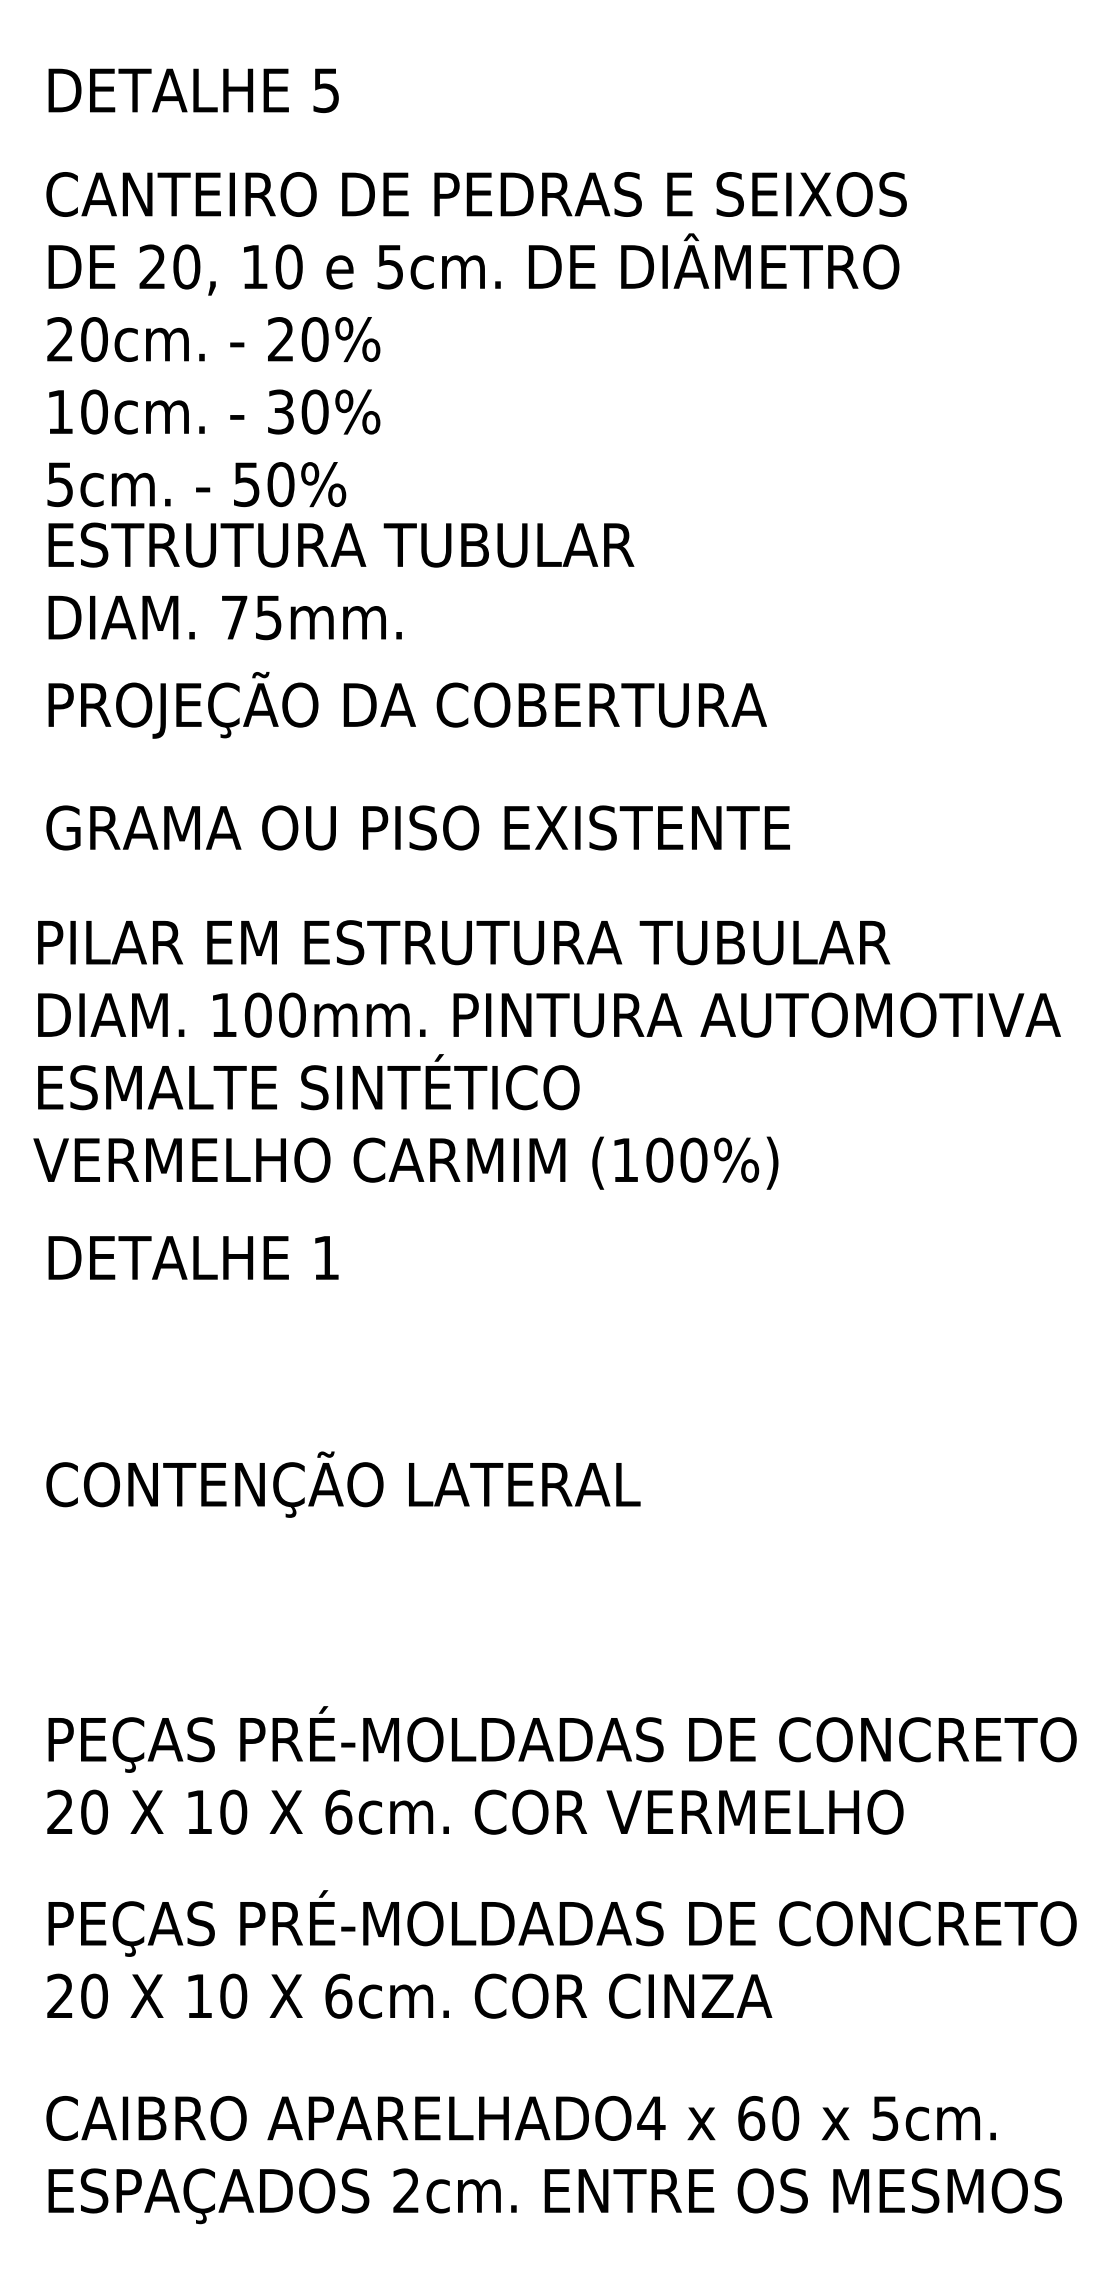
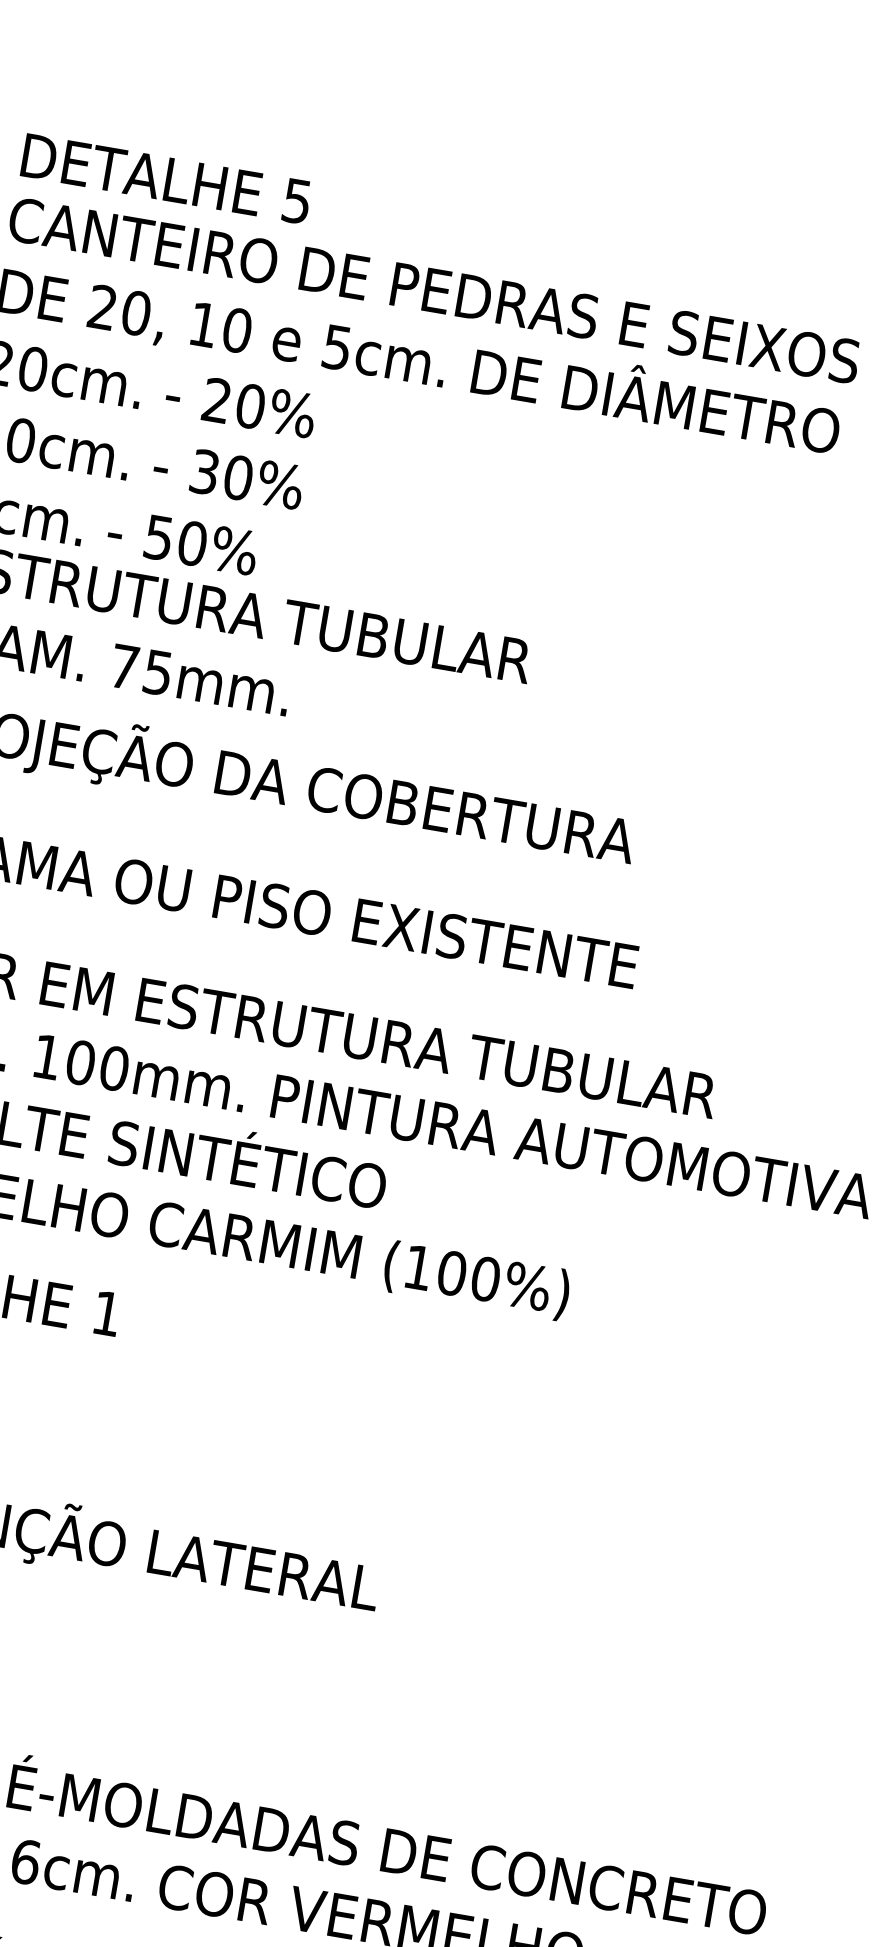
text: (193, 90) -> (166, 178), moved

